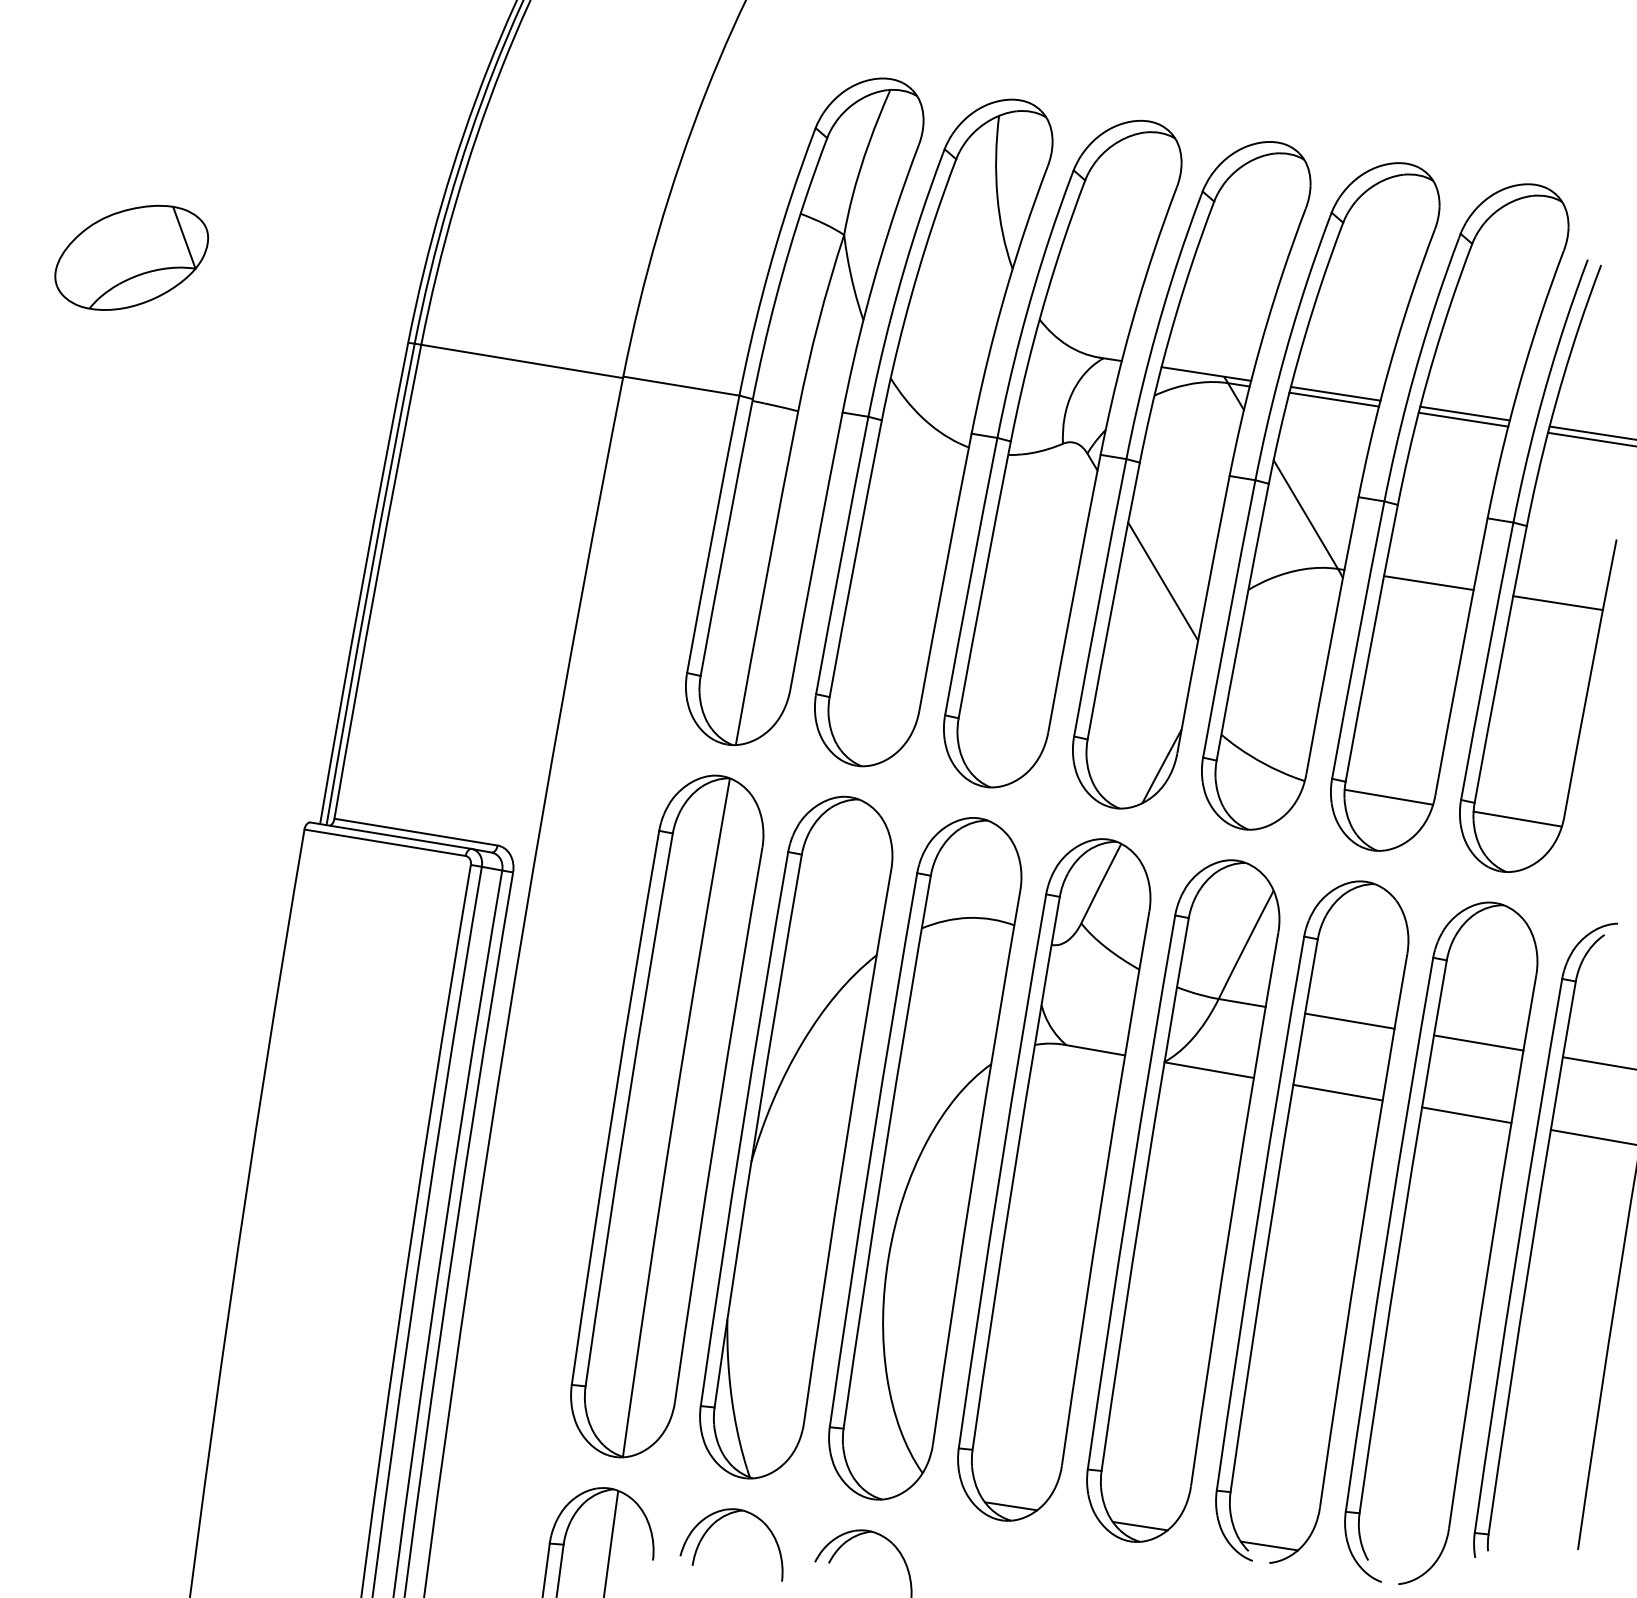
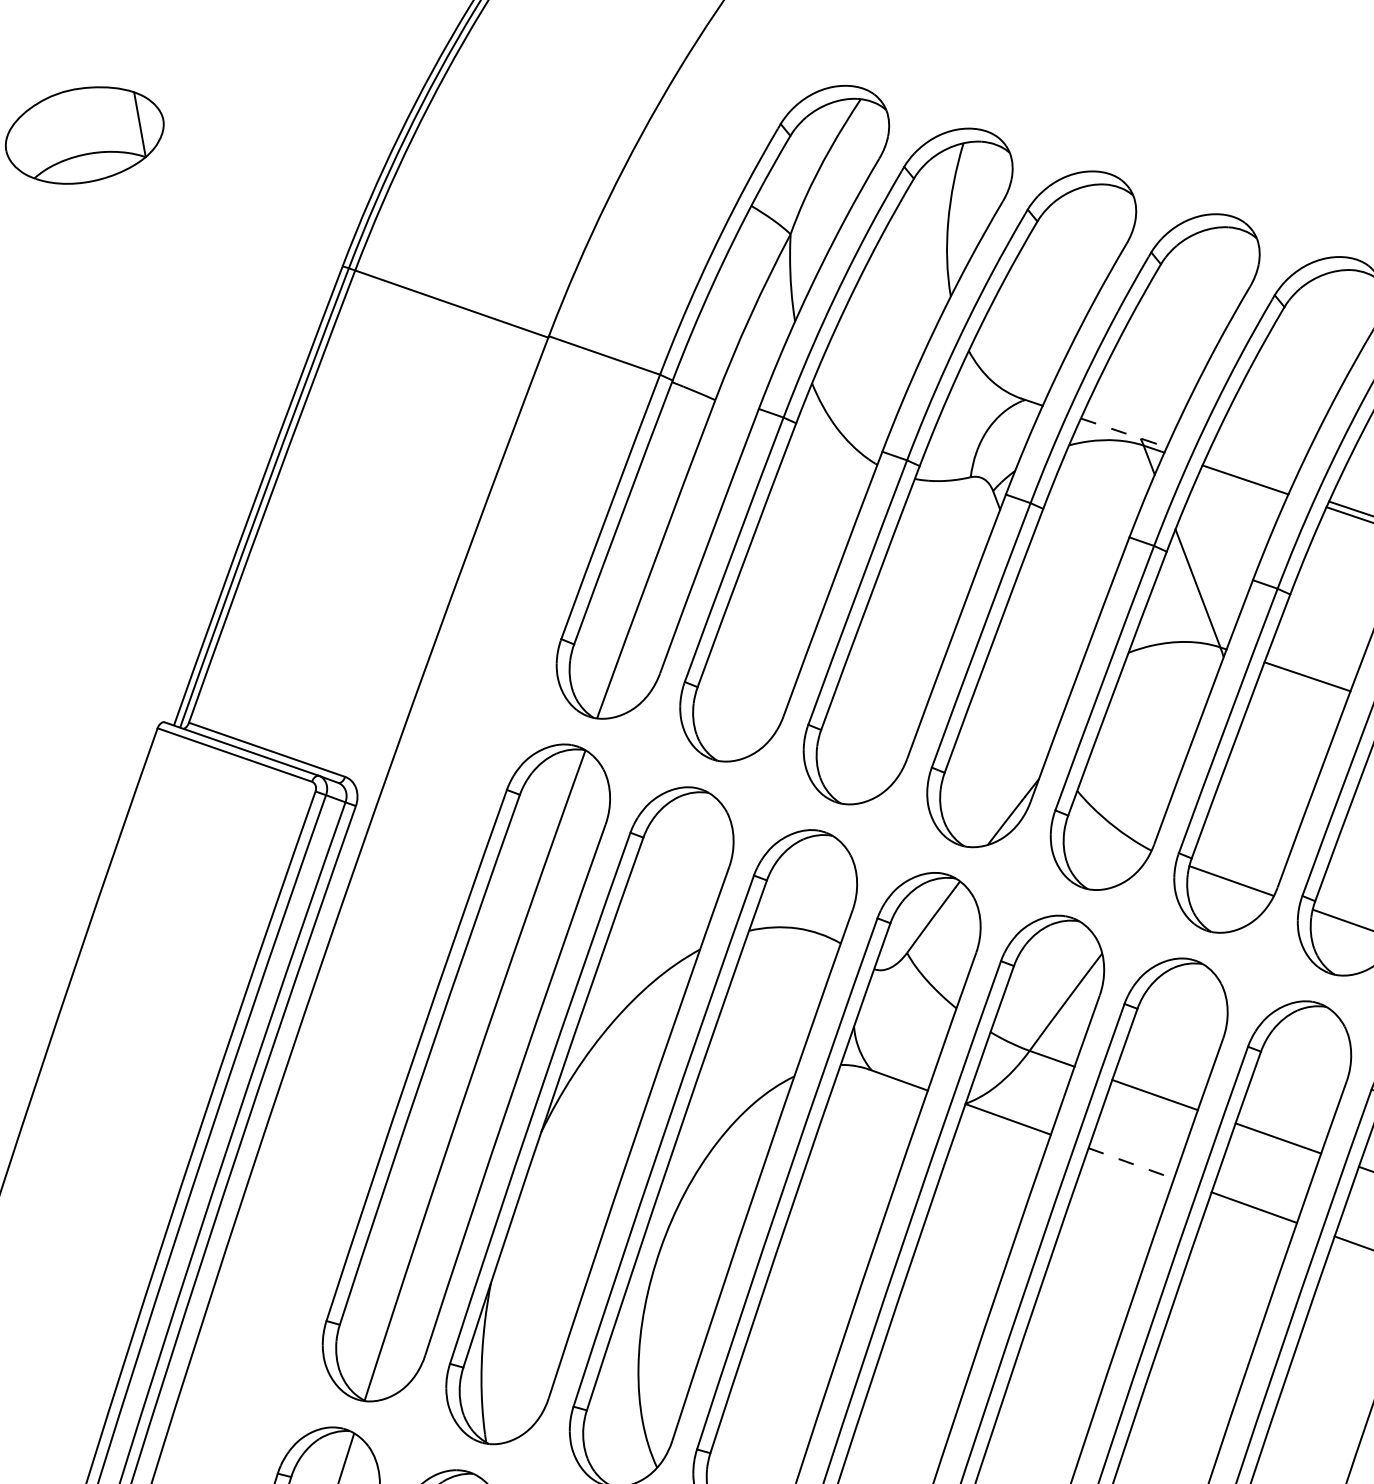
line: (1206, 374) -> (1123, 433), solid -> dashed
line: (1335, 393) -> (1247, 474), removed
line: (1162, 580) -> (1045, 628), removed
line: (1338, 1092) -> (1131, 1163), solid -> dashed

